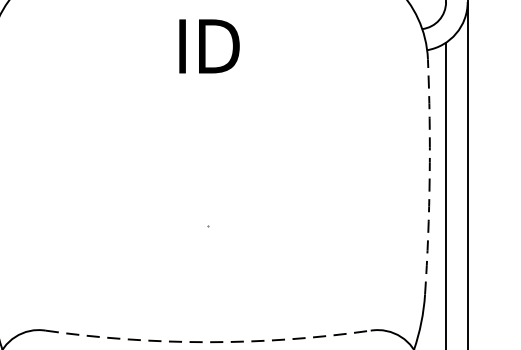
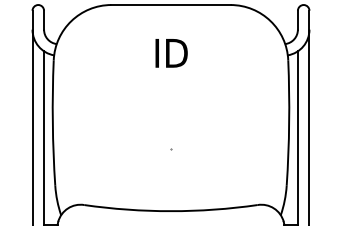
arc: (430, 177) -> (289, 123), dashed -> solid
arc: (207, 342) -> (170, 211), dashed -> solid

